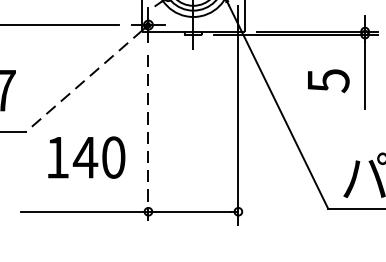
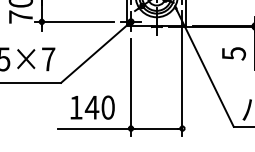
line: (84, 82) -> (94, 54), dashed -> solid
line: (149, 139) -> (131, 87), dashed -> solid
text: (86, 157) -> (92, 107), moved

